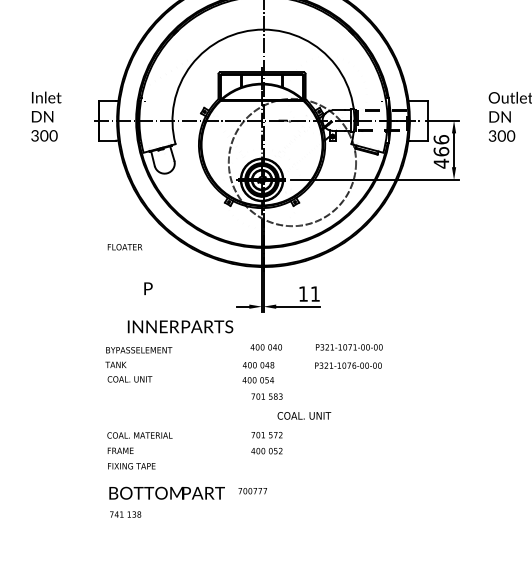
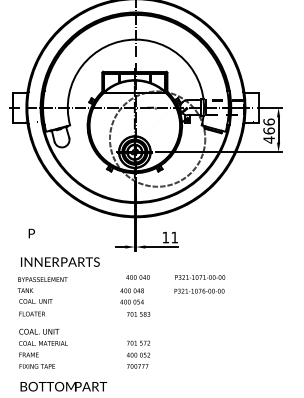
text: (124, 247) -> (31, 314), moved
text: (148, 288) -> (31, 233), moved
text: (180, 326) -> (60, 261), moved
text: (304, 415) -> (39, 331), moved
text: (252, 491) -> (137, 366), moved

